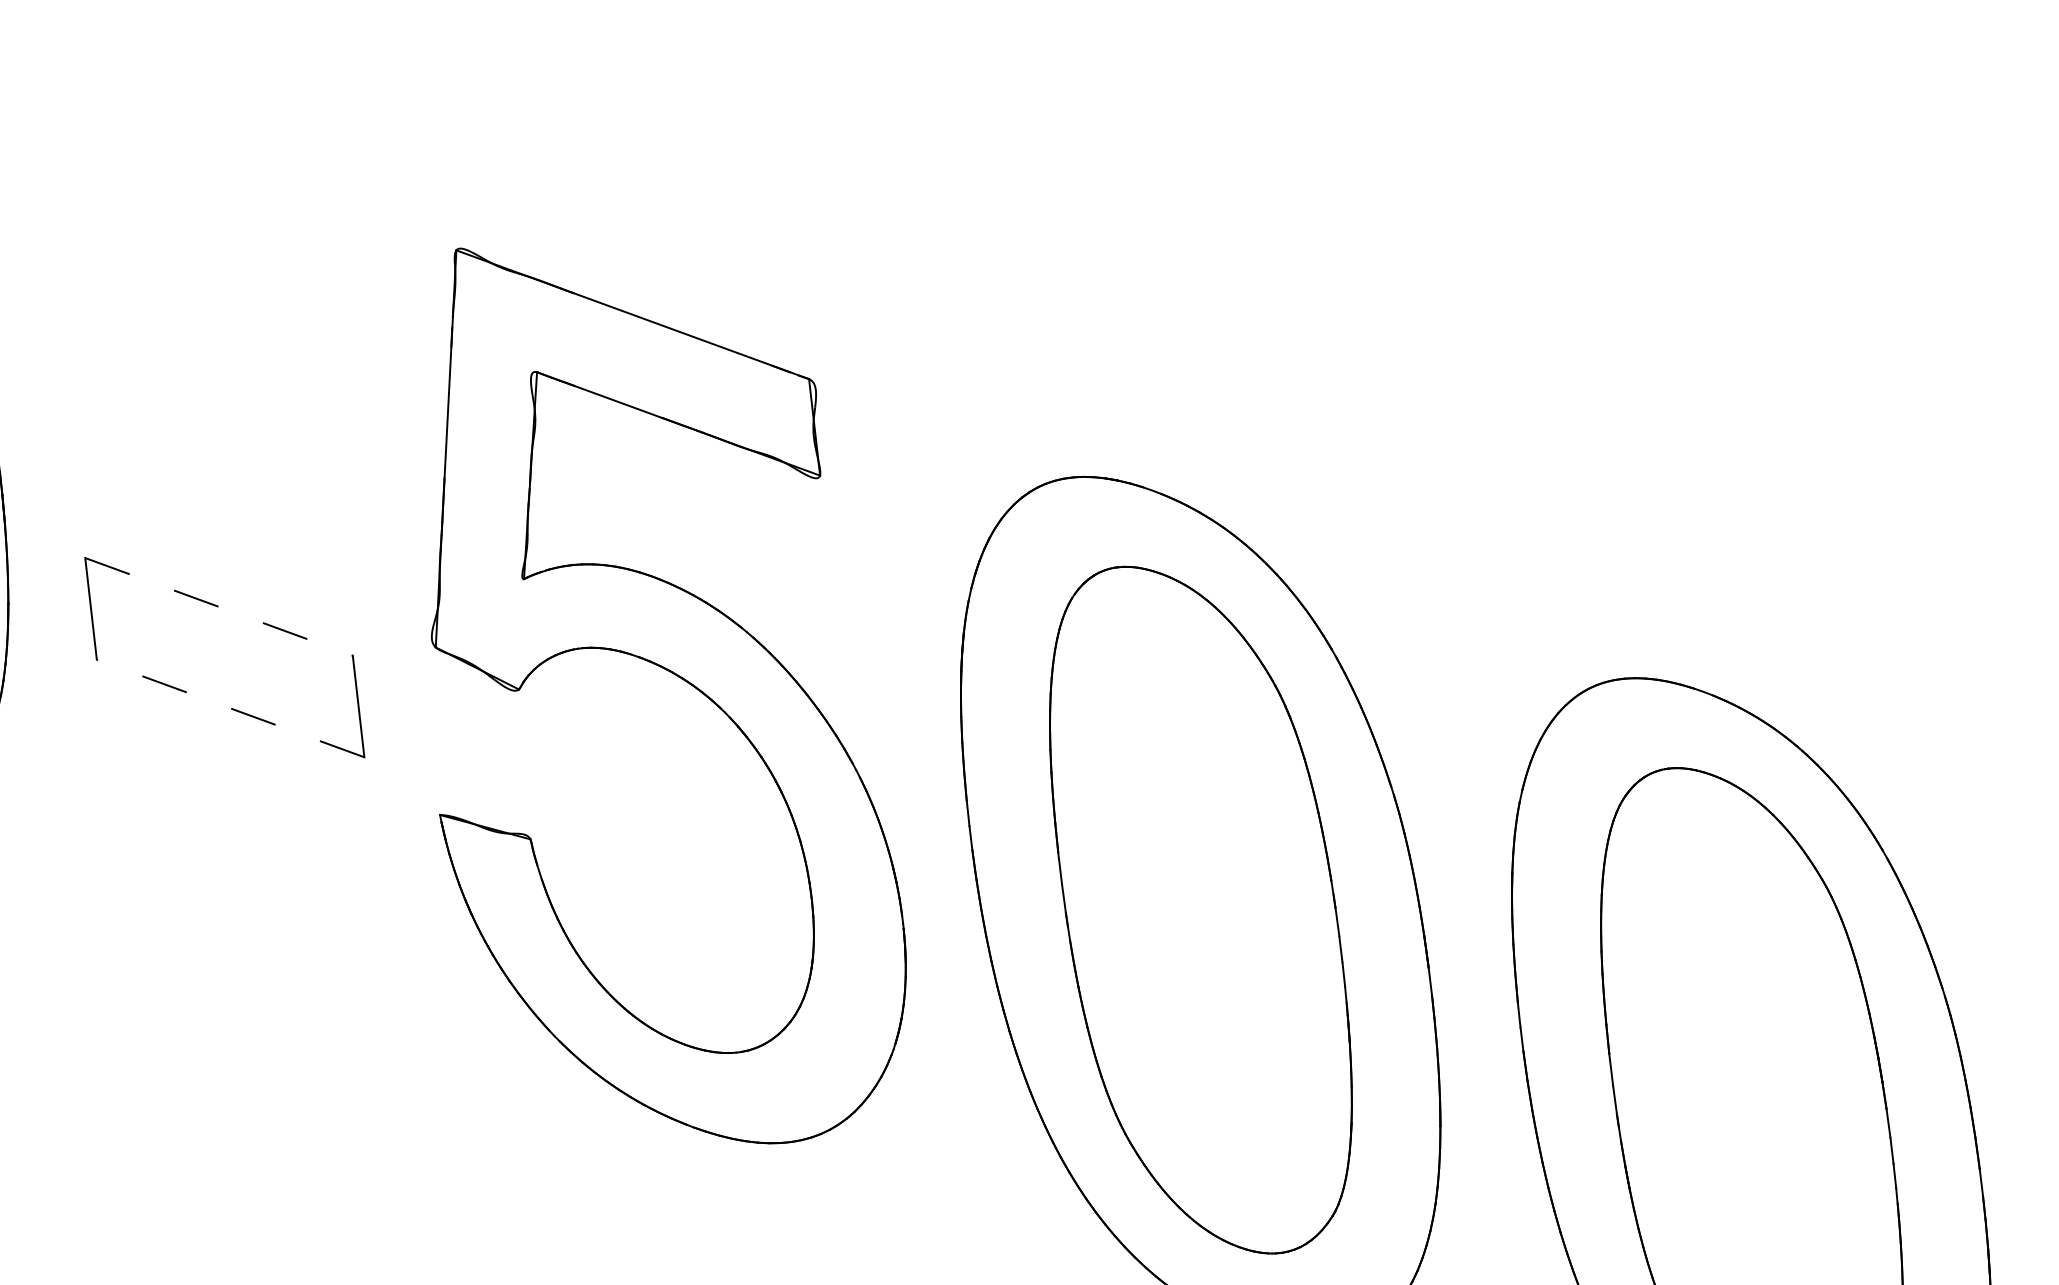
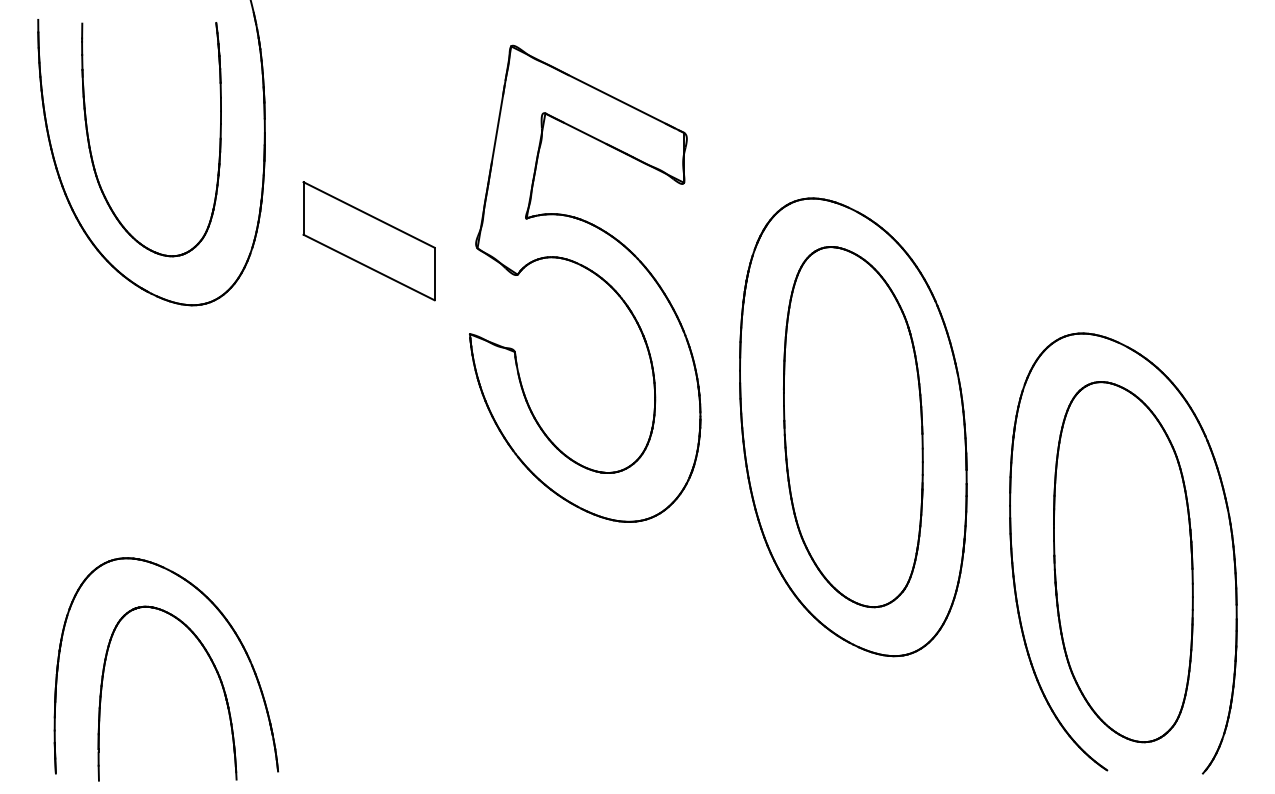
line: (219, 607) -> (369, 215), dashed -> solid
line: (229, 708) -> (368, 267), dashed -> solid

